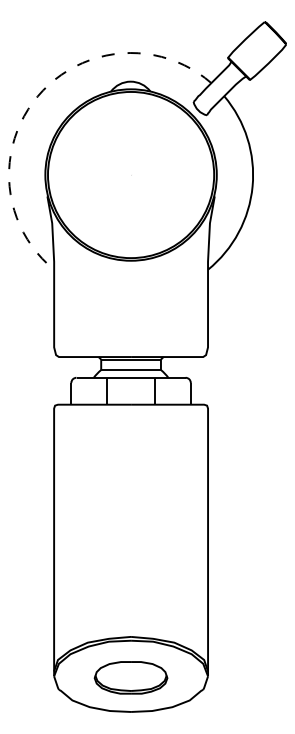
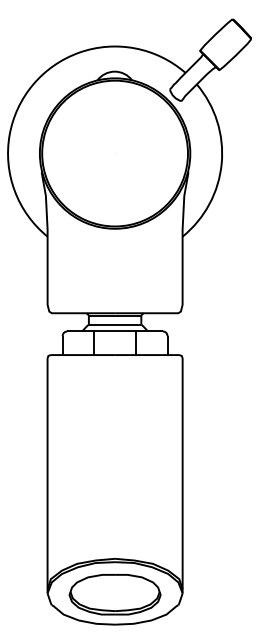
arc: (37, 96) -> (32, 84), dashed -> solid
part: (130, 677) -> (114, 594), size x1.43

